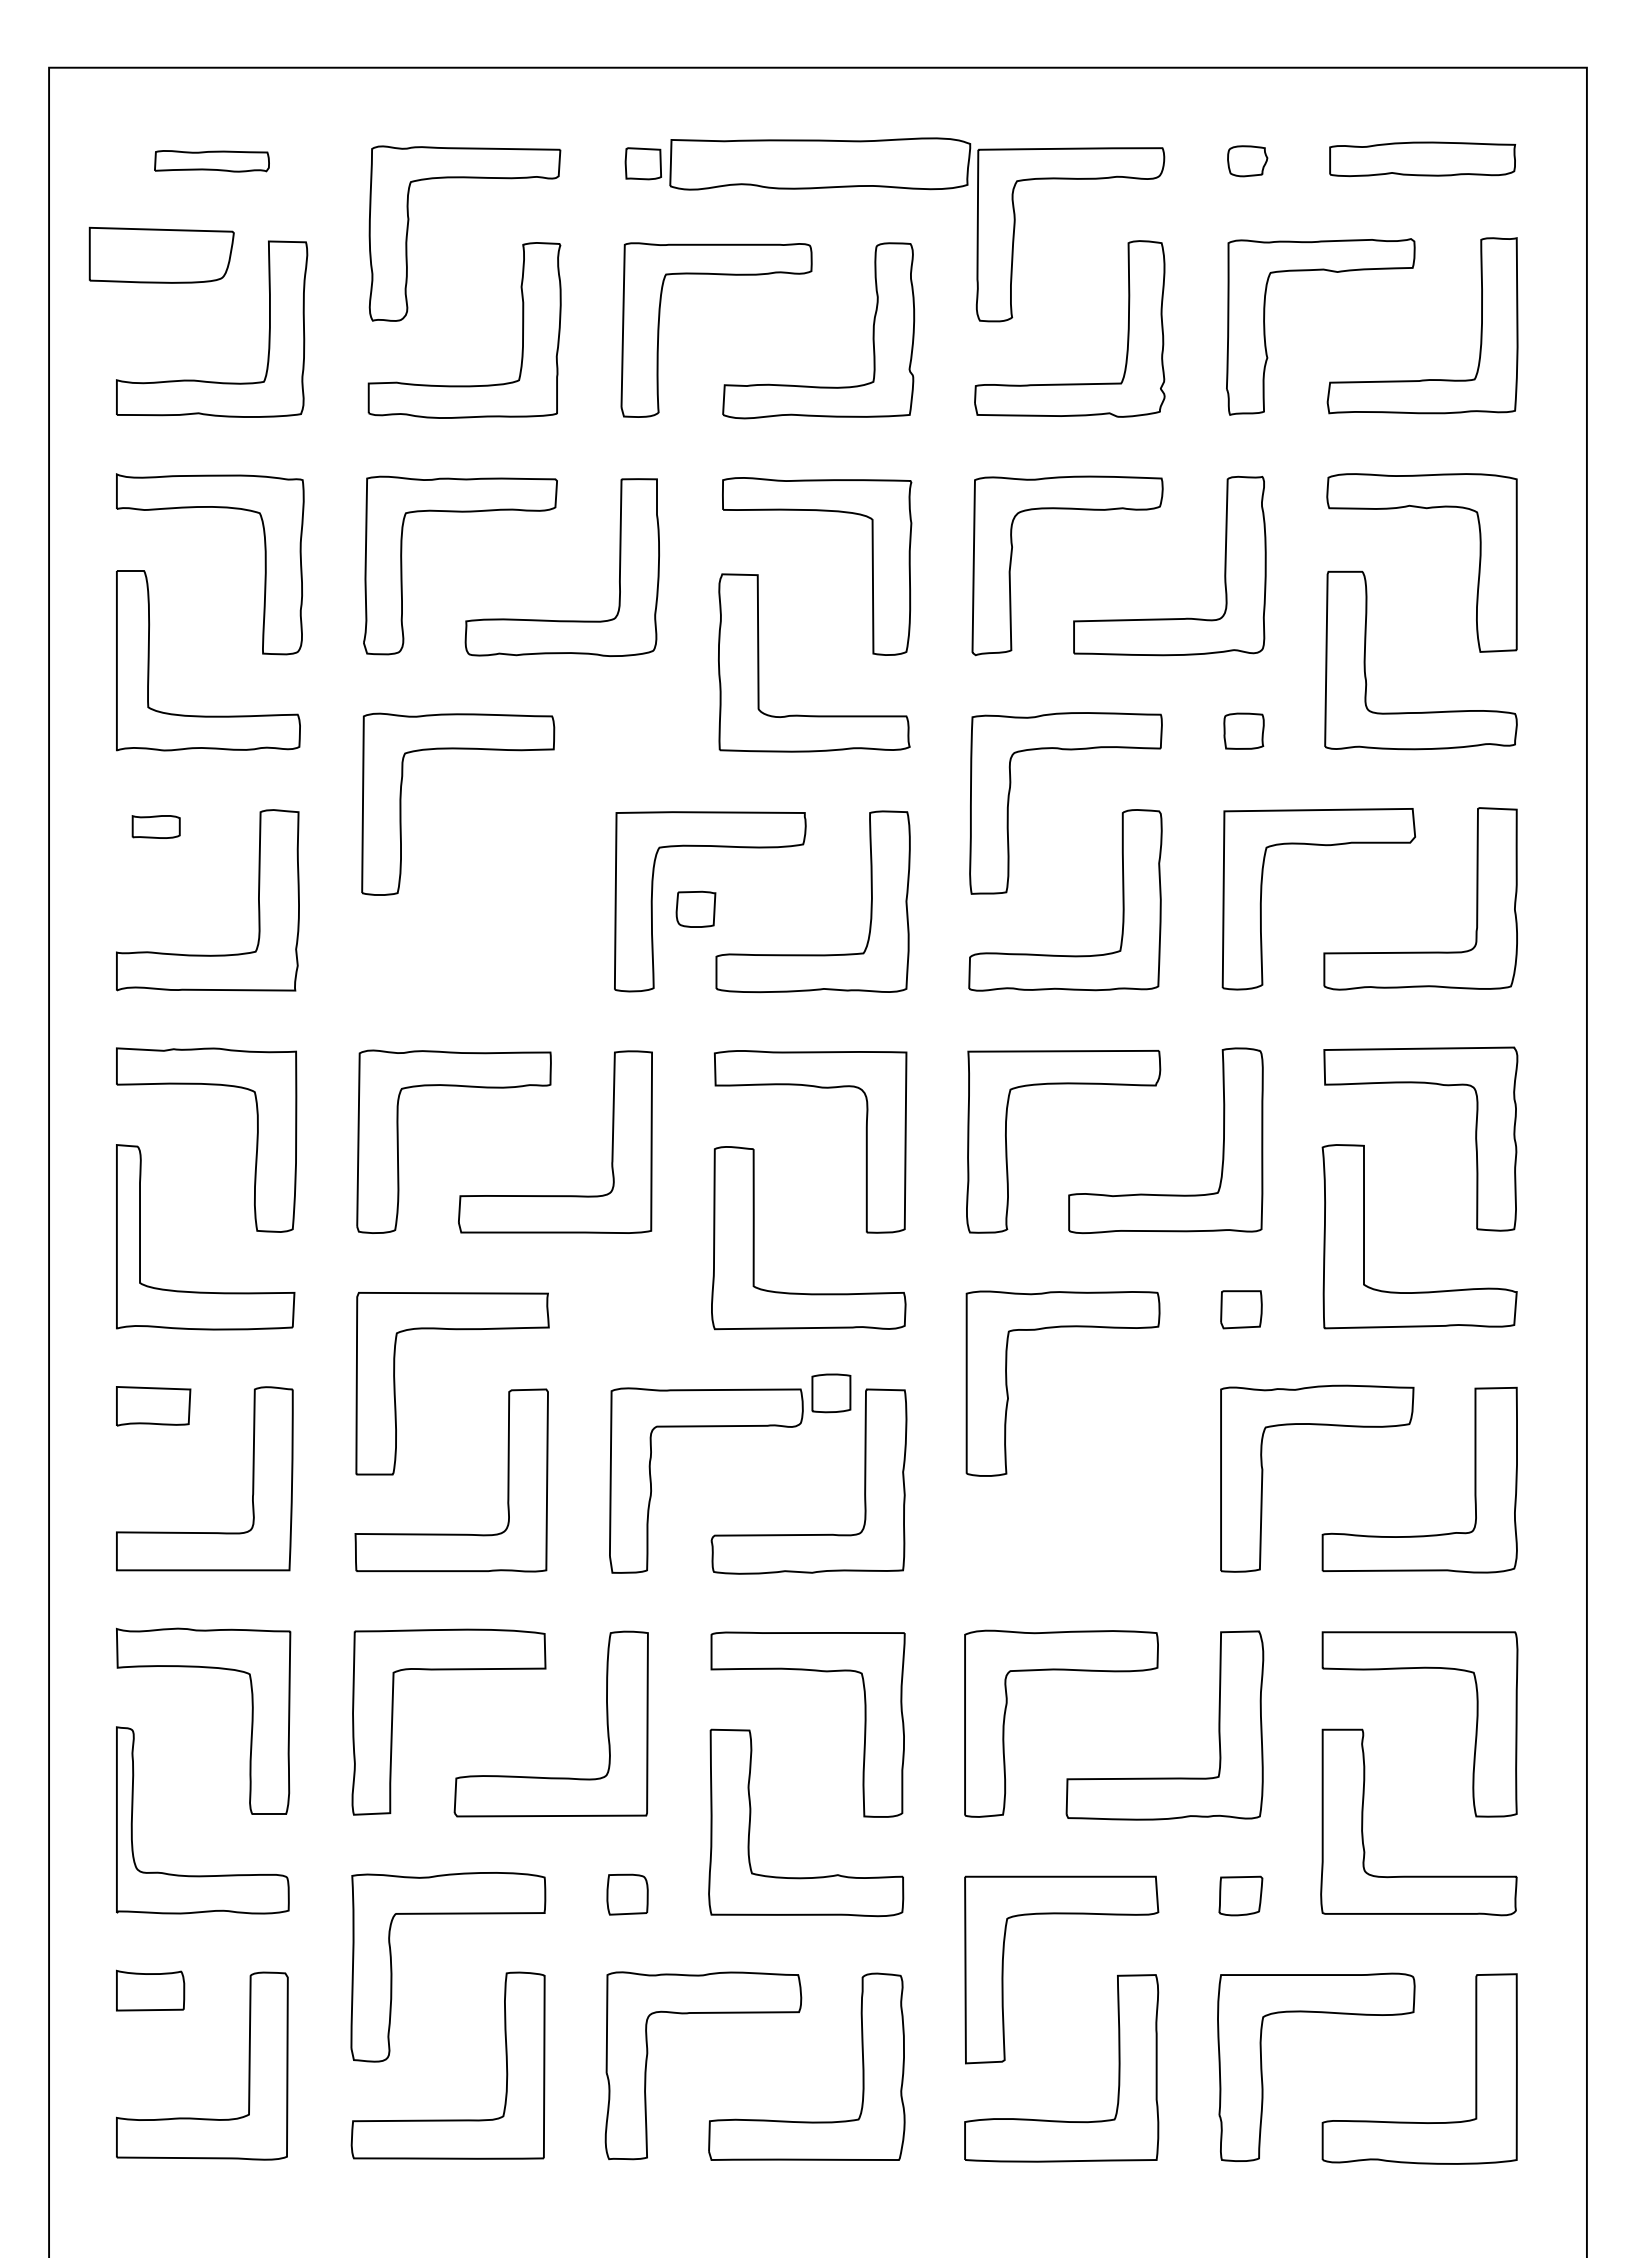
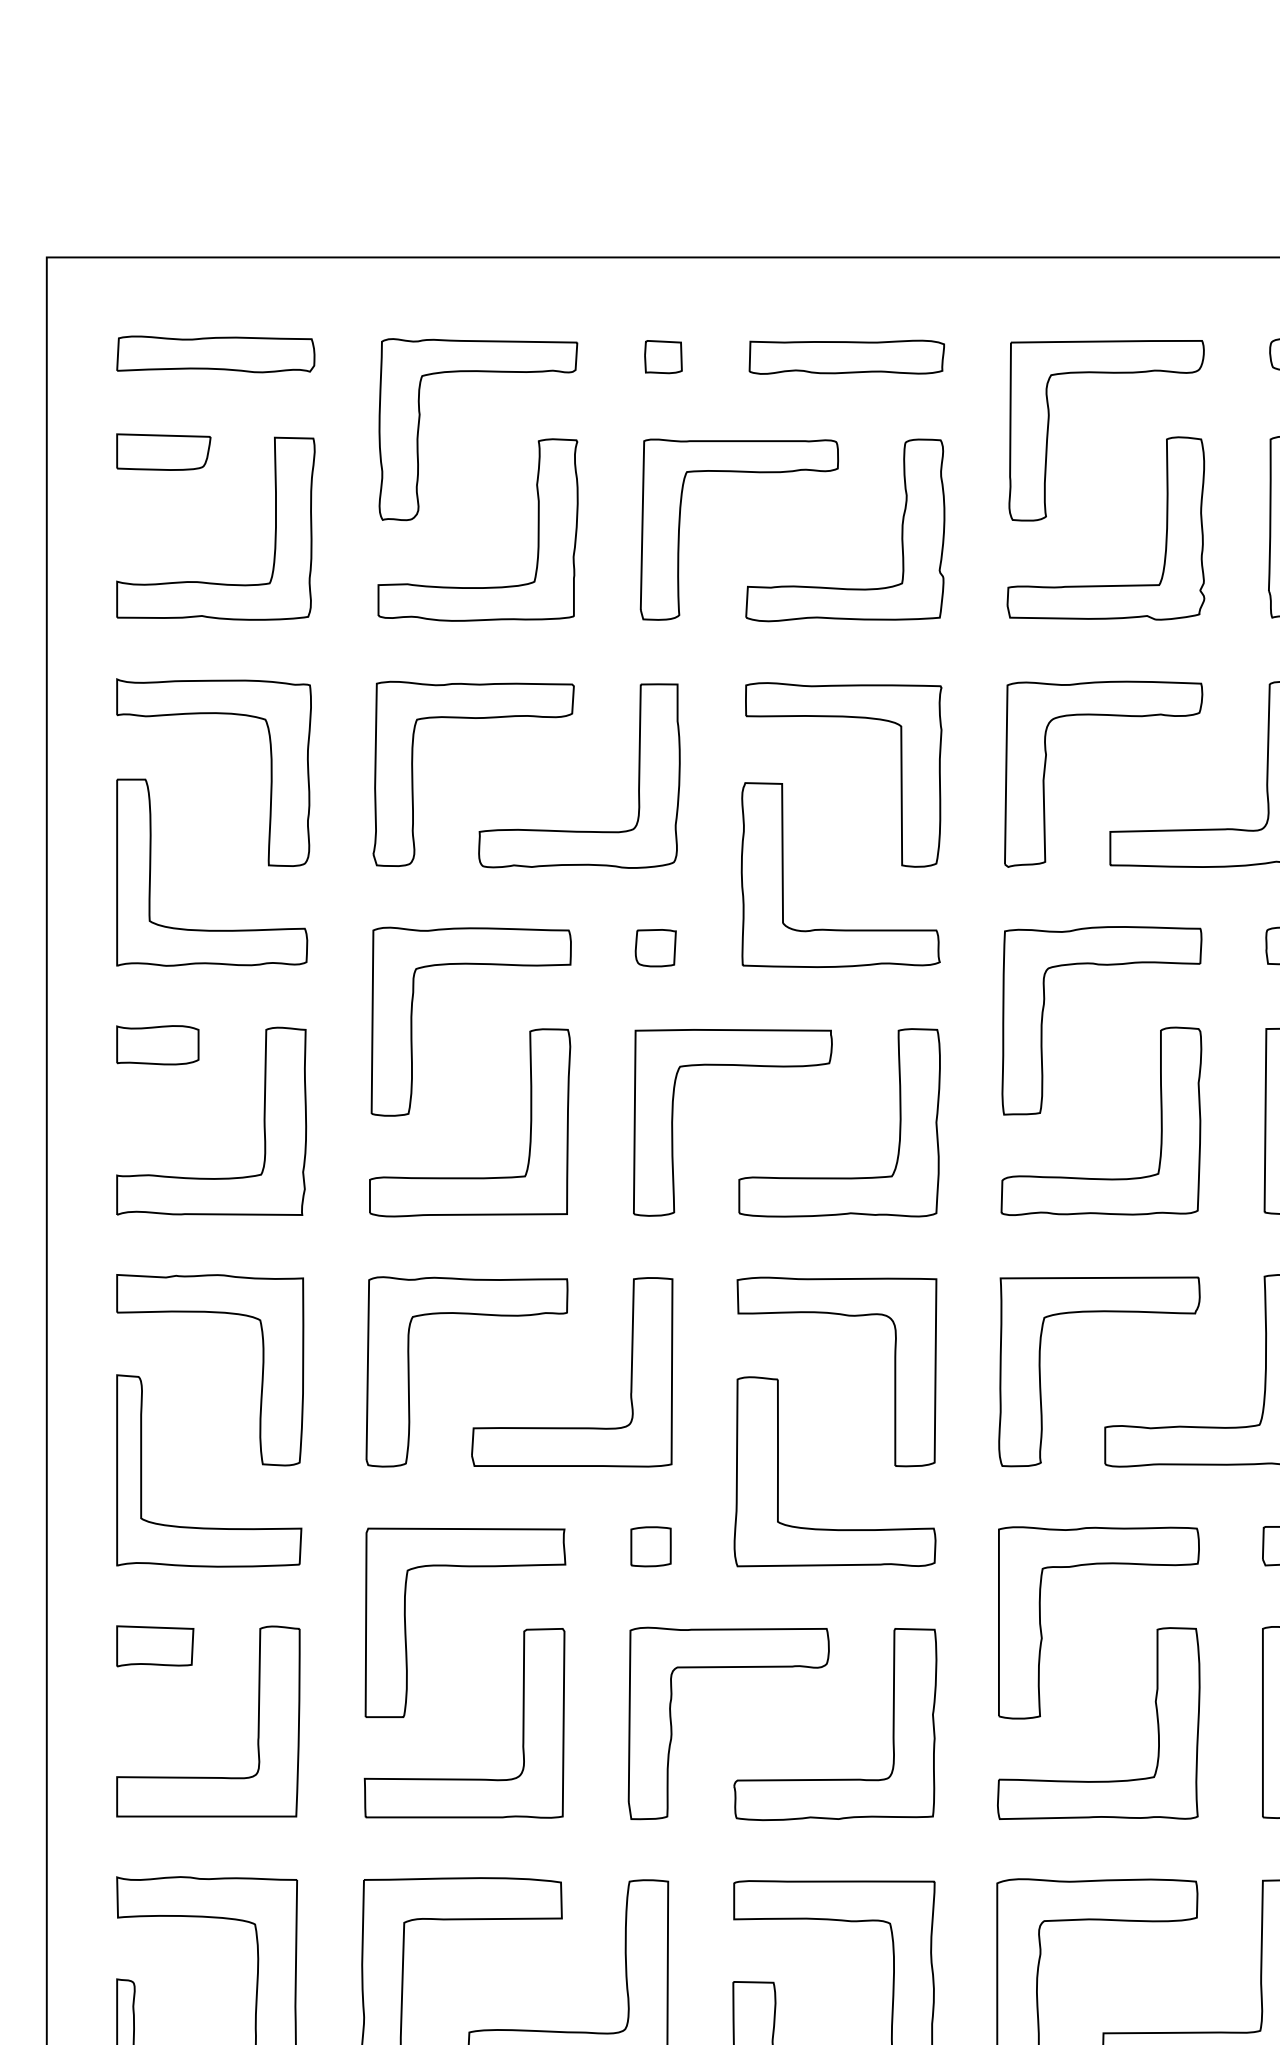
part: (211, 161) -> (215, 354), size x1.67
part: (819, 163) -> (846, 356), size x0.62
part: (161, 255) -> (163, 452), size x0.62
part: (156, 826) -> (158, 1044), size x1.67
part: (695, 908) -> (655, 947), moved
part: (456, 954) -> (469, 1177), added
part: (831, 1393) -> (651, 1546), moved
part: (1066, 1535) -> (1102, 1780), added

